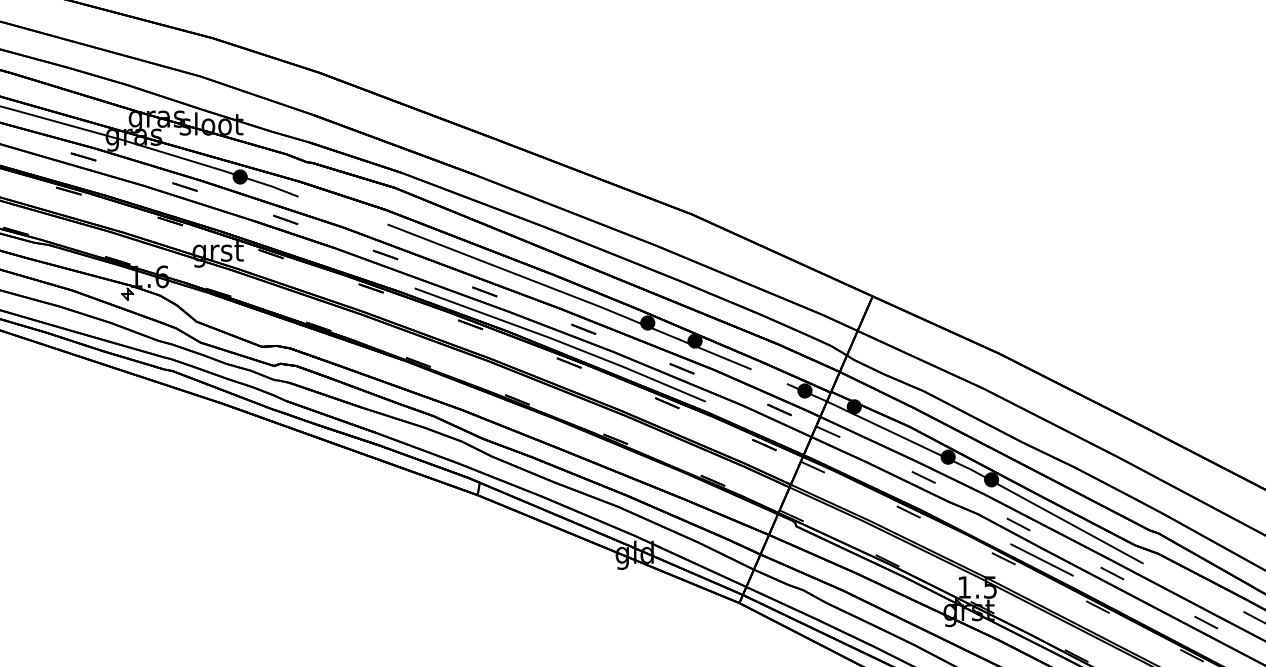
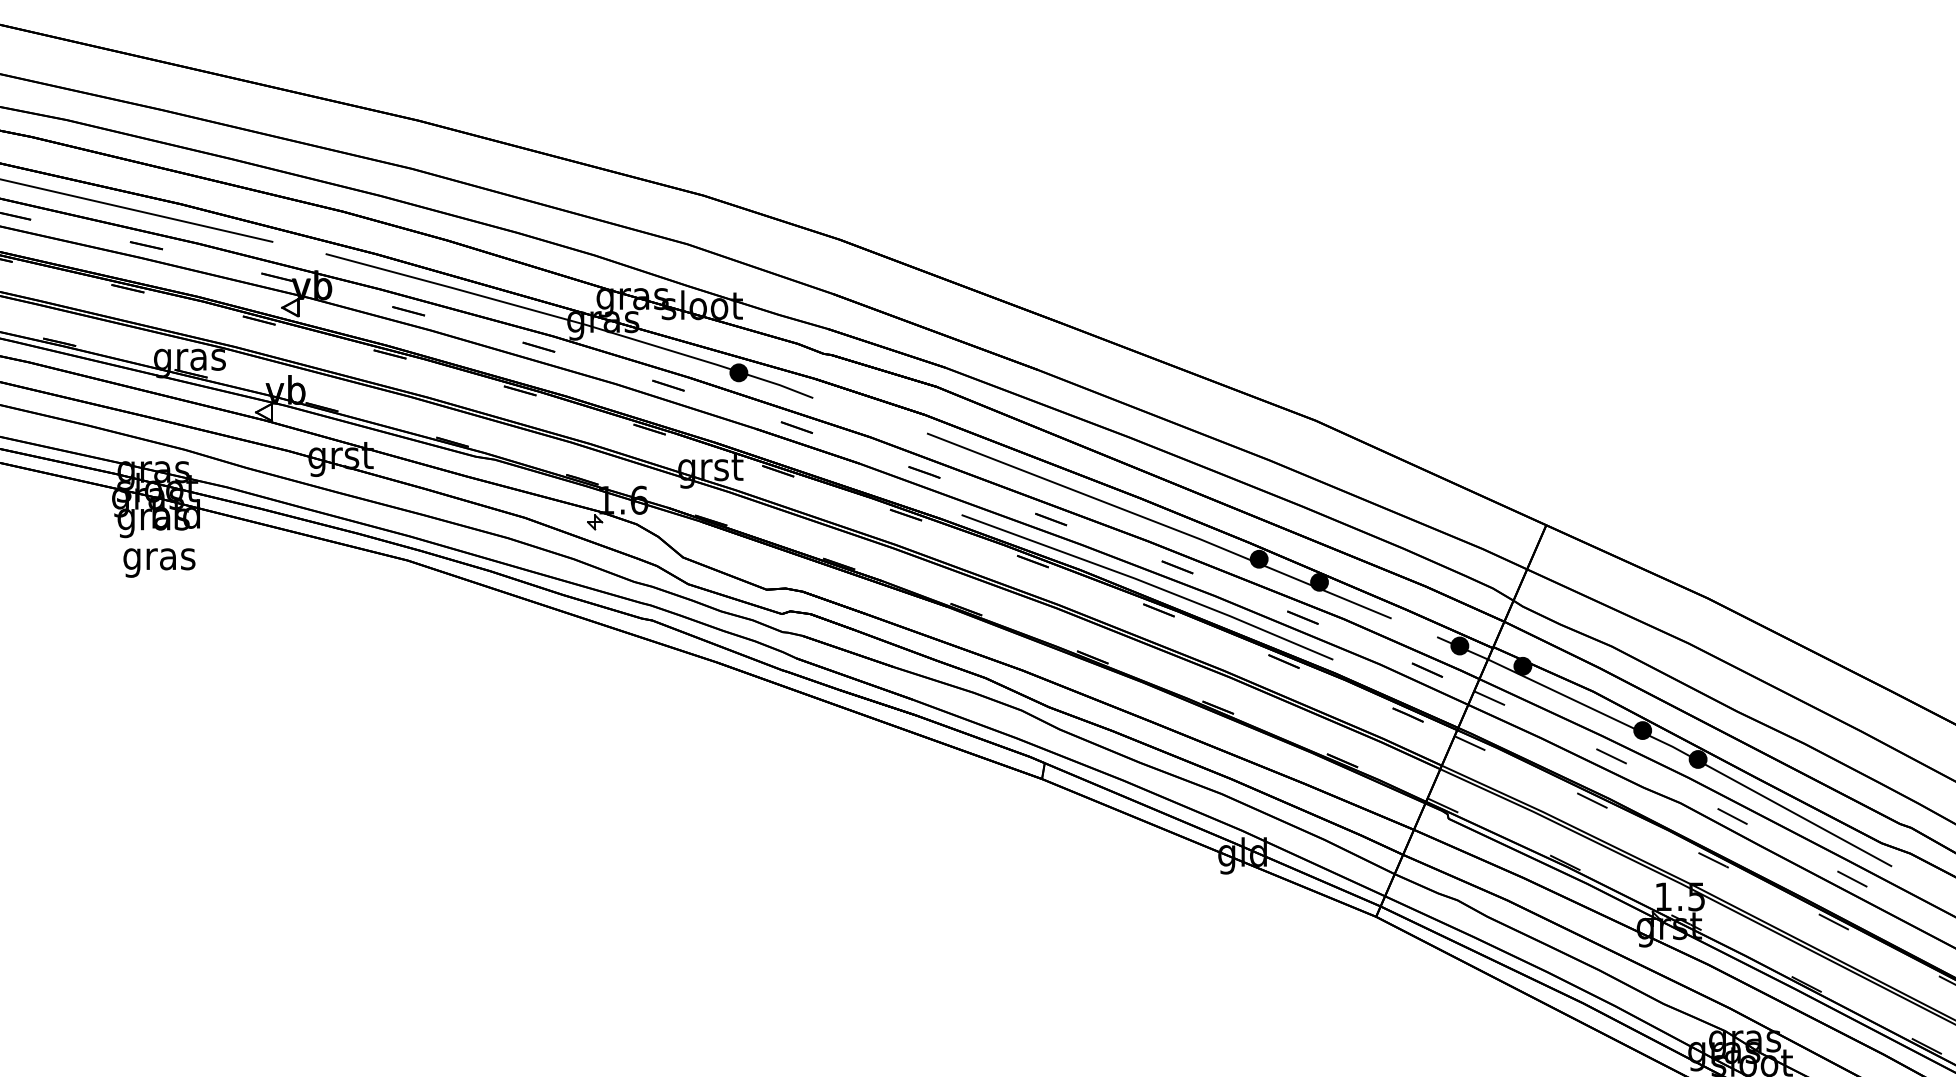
line: (1042, 559) -> (1762, 861), removed

